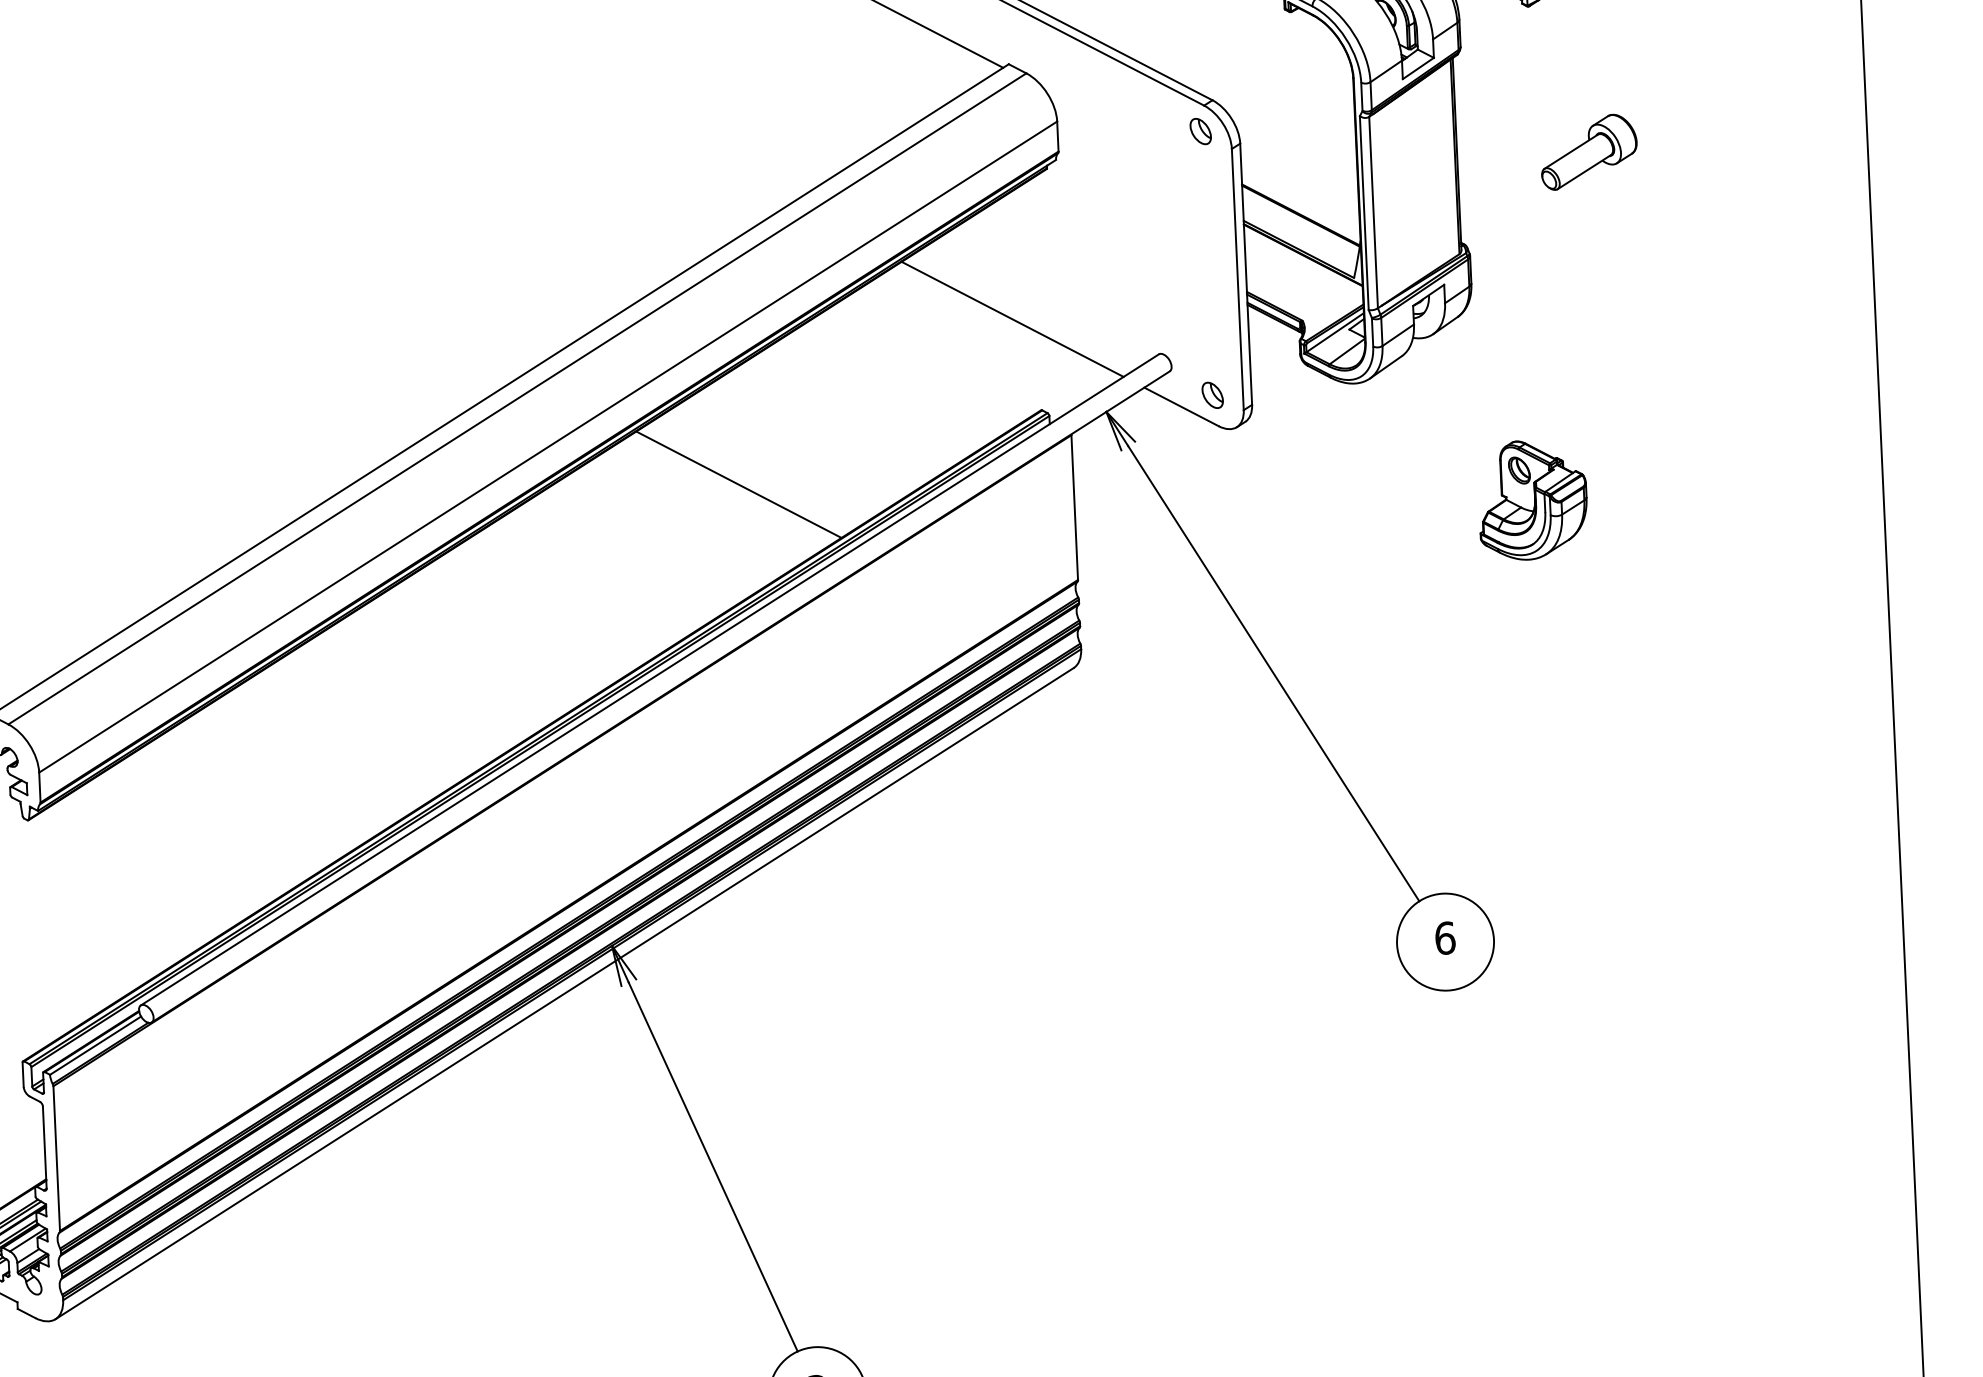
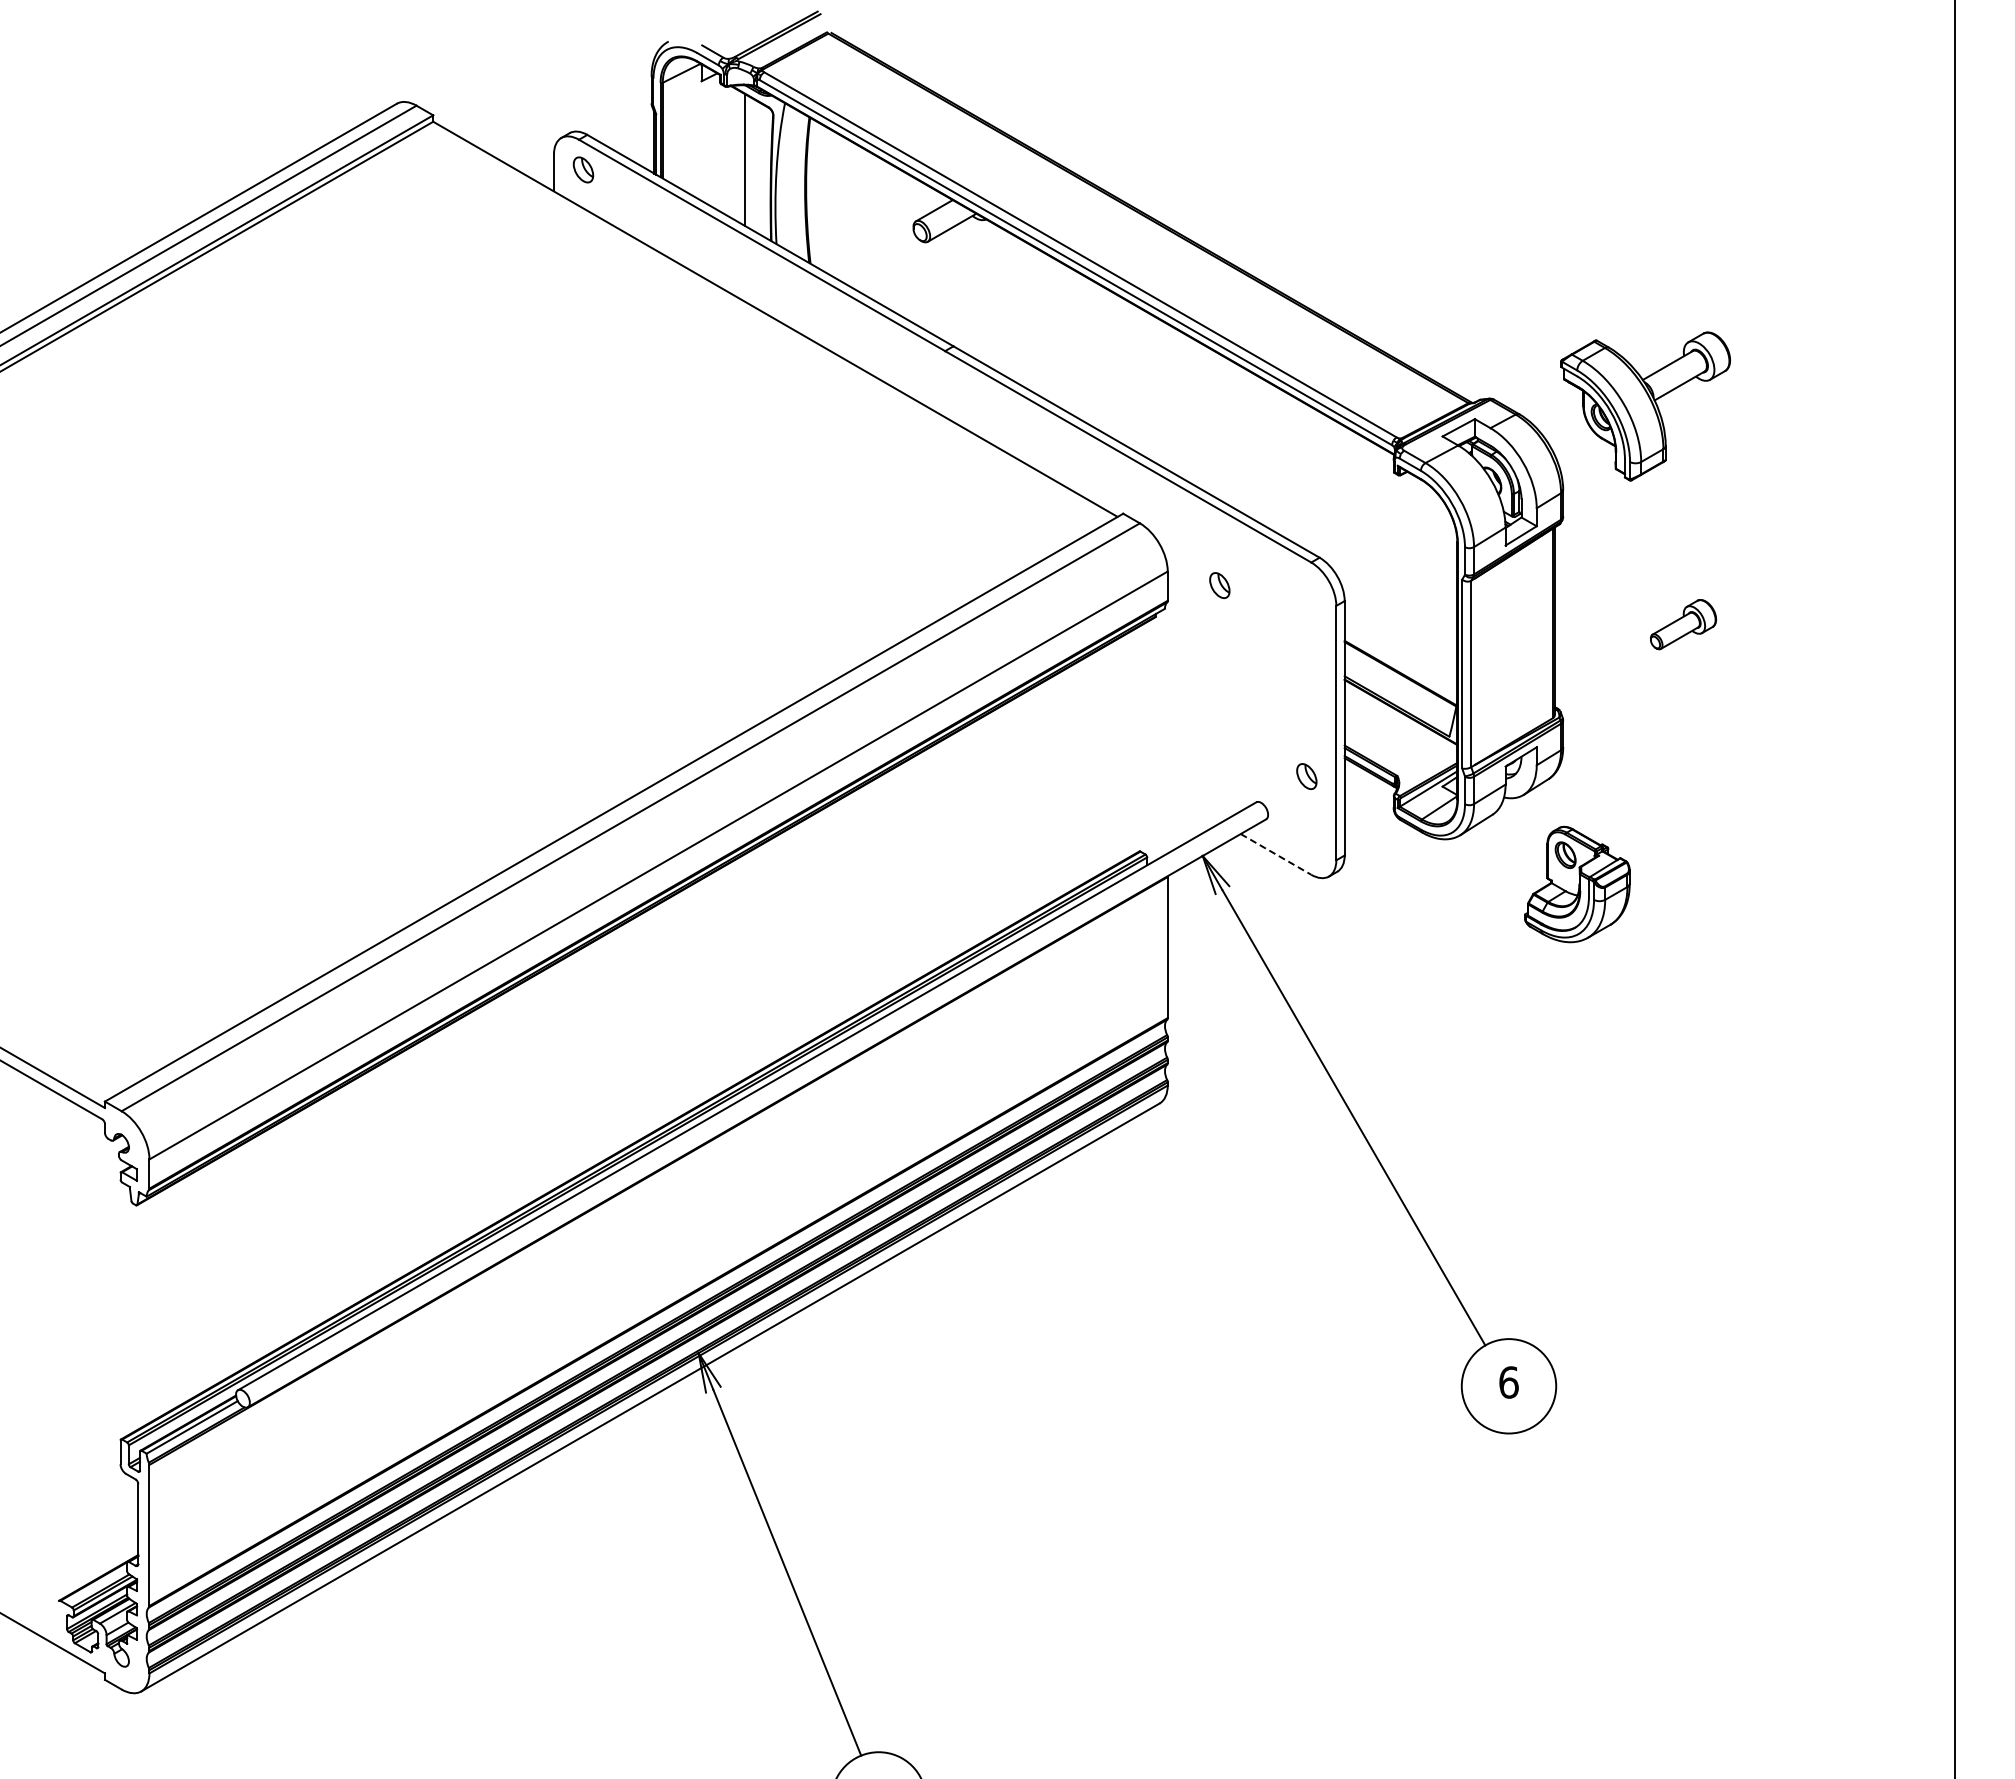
part: (1200, 131) -> (1219, 585), moved
part: (1589, 151) -> (1683, 624), size x0.7
line: (1012, 319) -> (1115, 761), removed
part: (1212, 395) -> (1306, 776), moved
line: (1182, 406) -> (1276, 854), solid -> dashed
line: (738, 484) -> (841, 910), removed
part: (1532, 500) -> (1577, 884), moved

